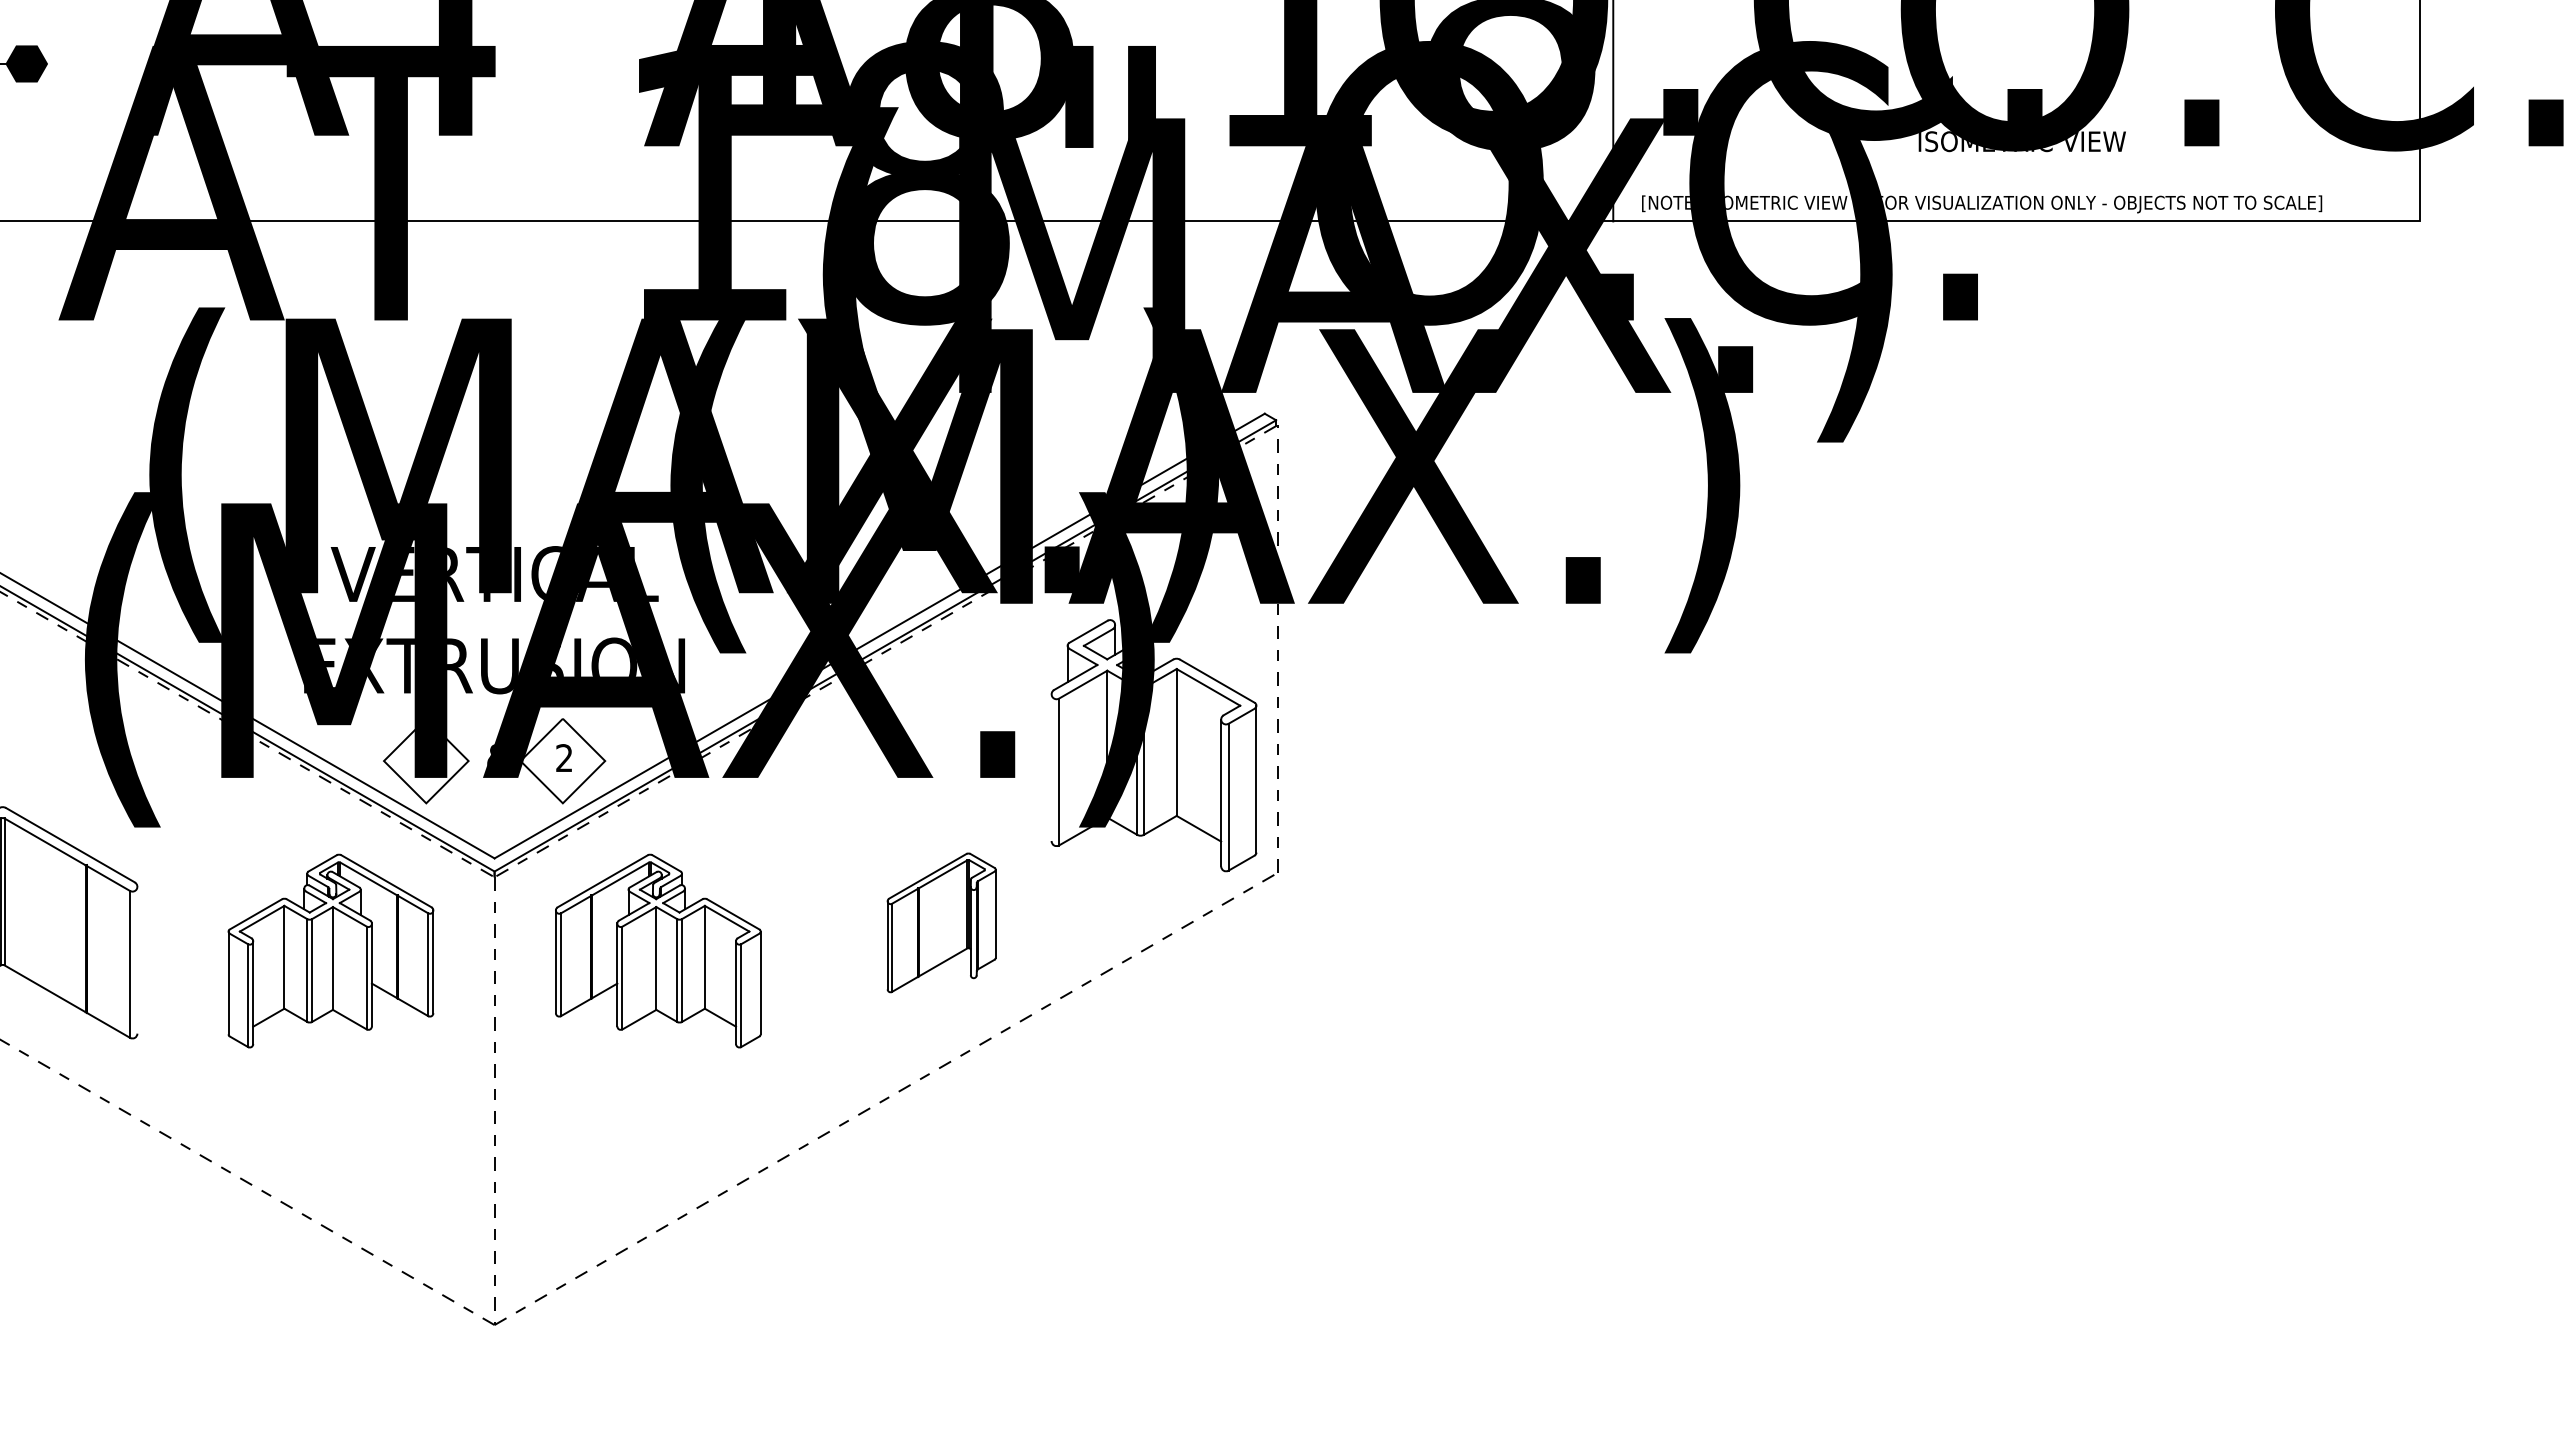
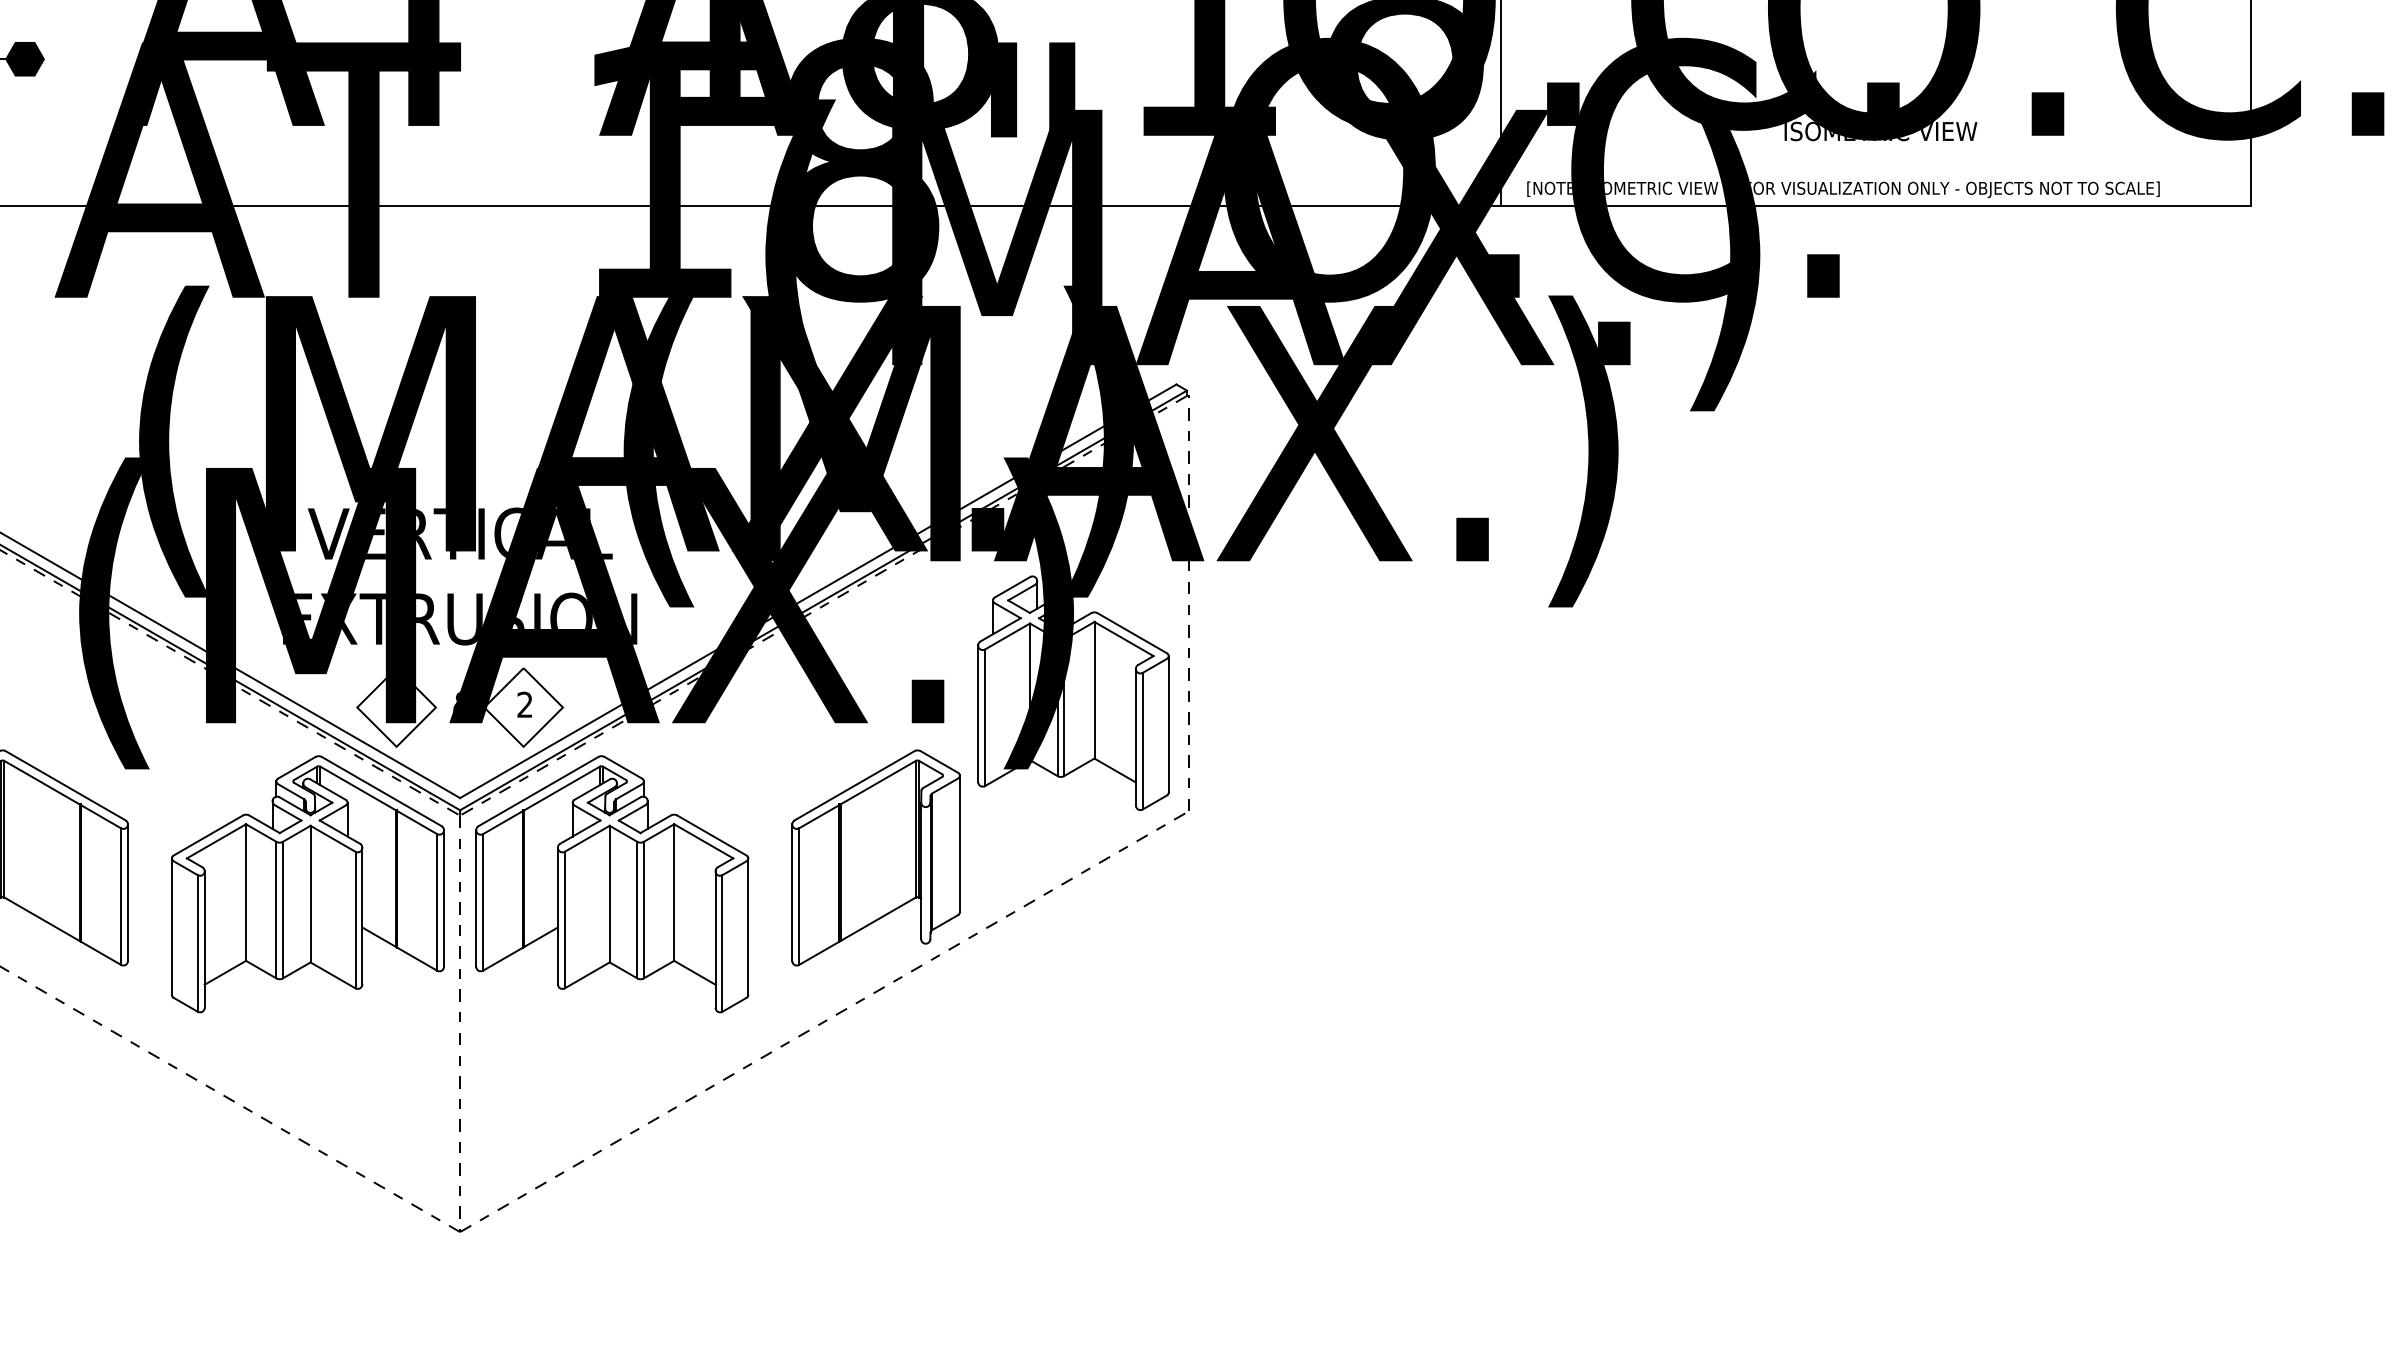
line: (1051, 767) -> (978, 713), added
part: (941, 922) -> (875, 857), size x1.67
part: (330, 950) -> (307, 883), size x1.43
part: (658, 950) -> (612, 883), size x1.43
line: (137, 959) -> (128, 892), added

